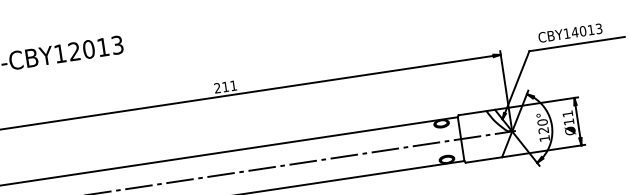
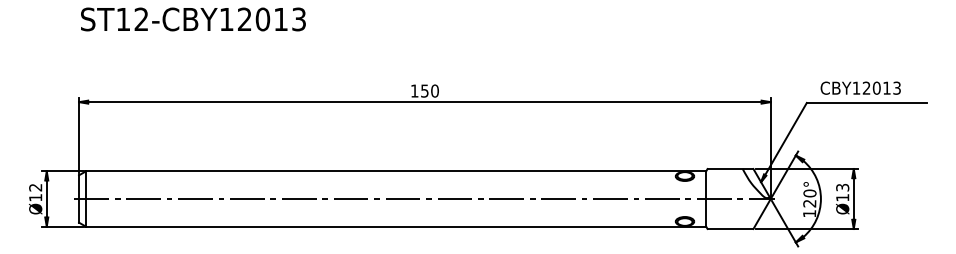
text: (574, 31) -> (866, 87), CBY14013 -> CBY12013
text: (225, 86) -> (424, 90), 211 -> 150
text: (567, 113) -> (842, 187), 11 -> 13

